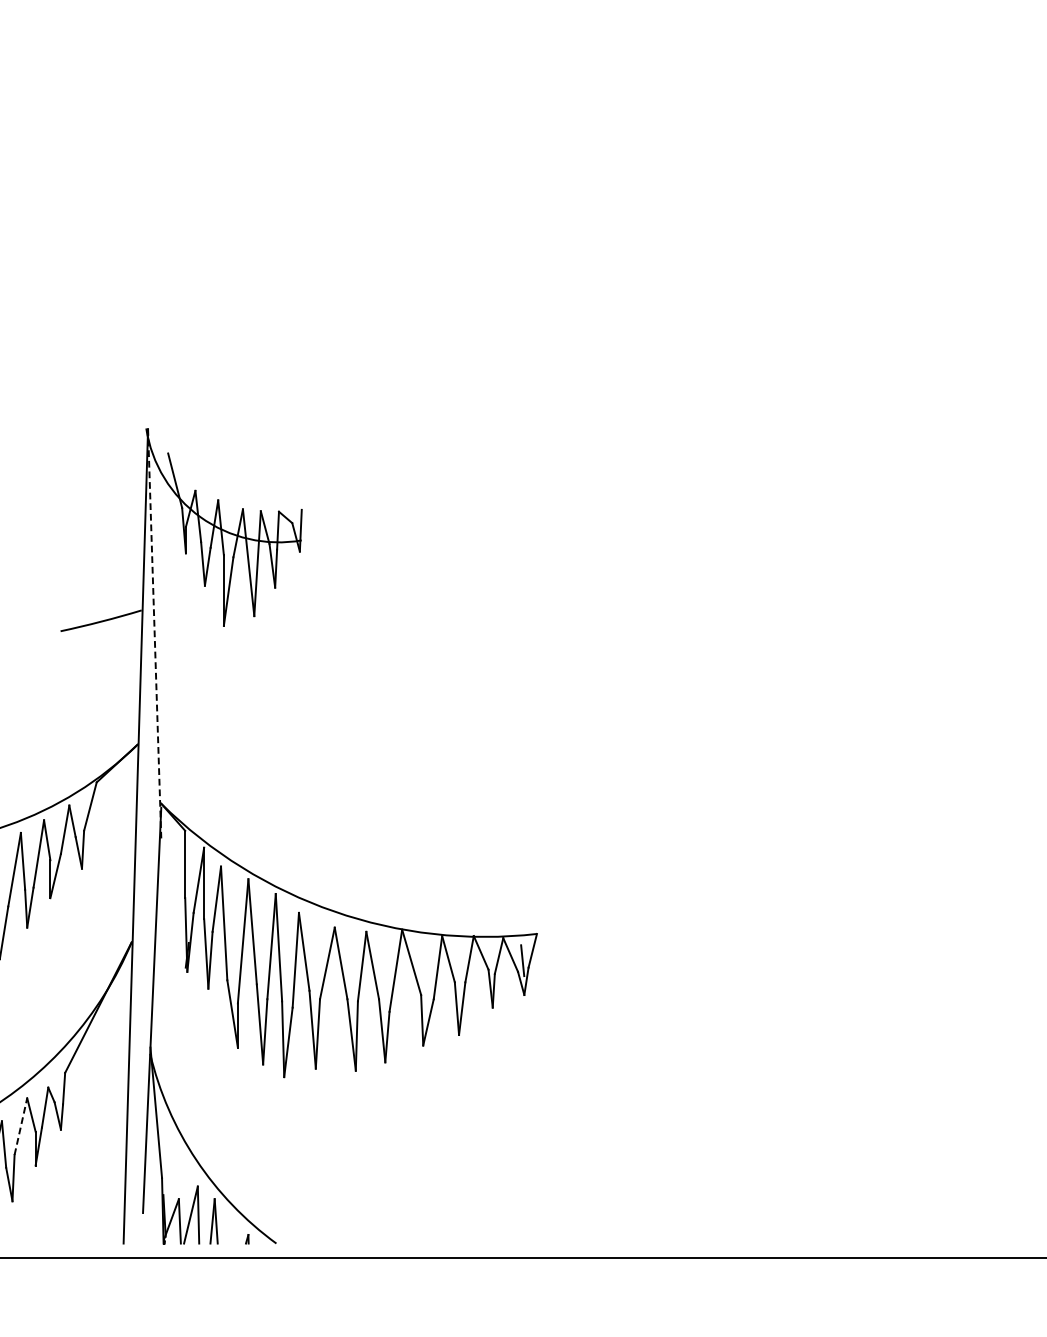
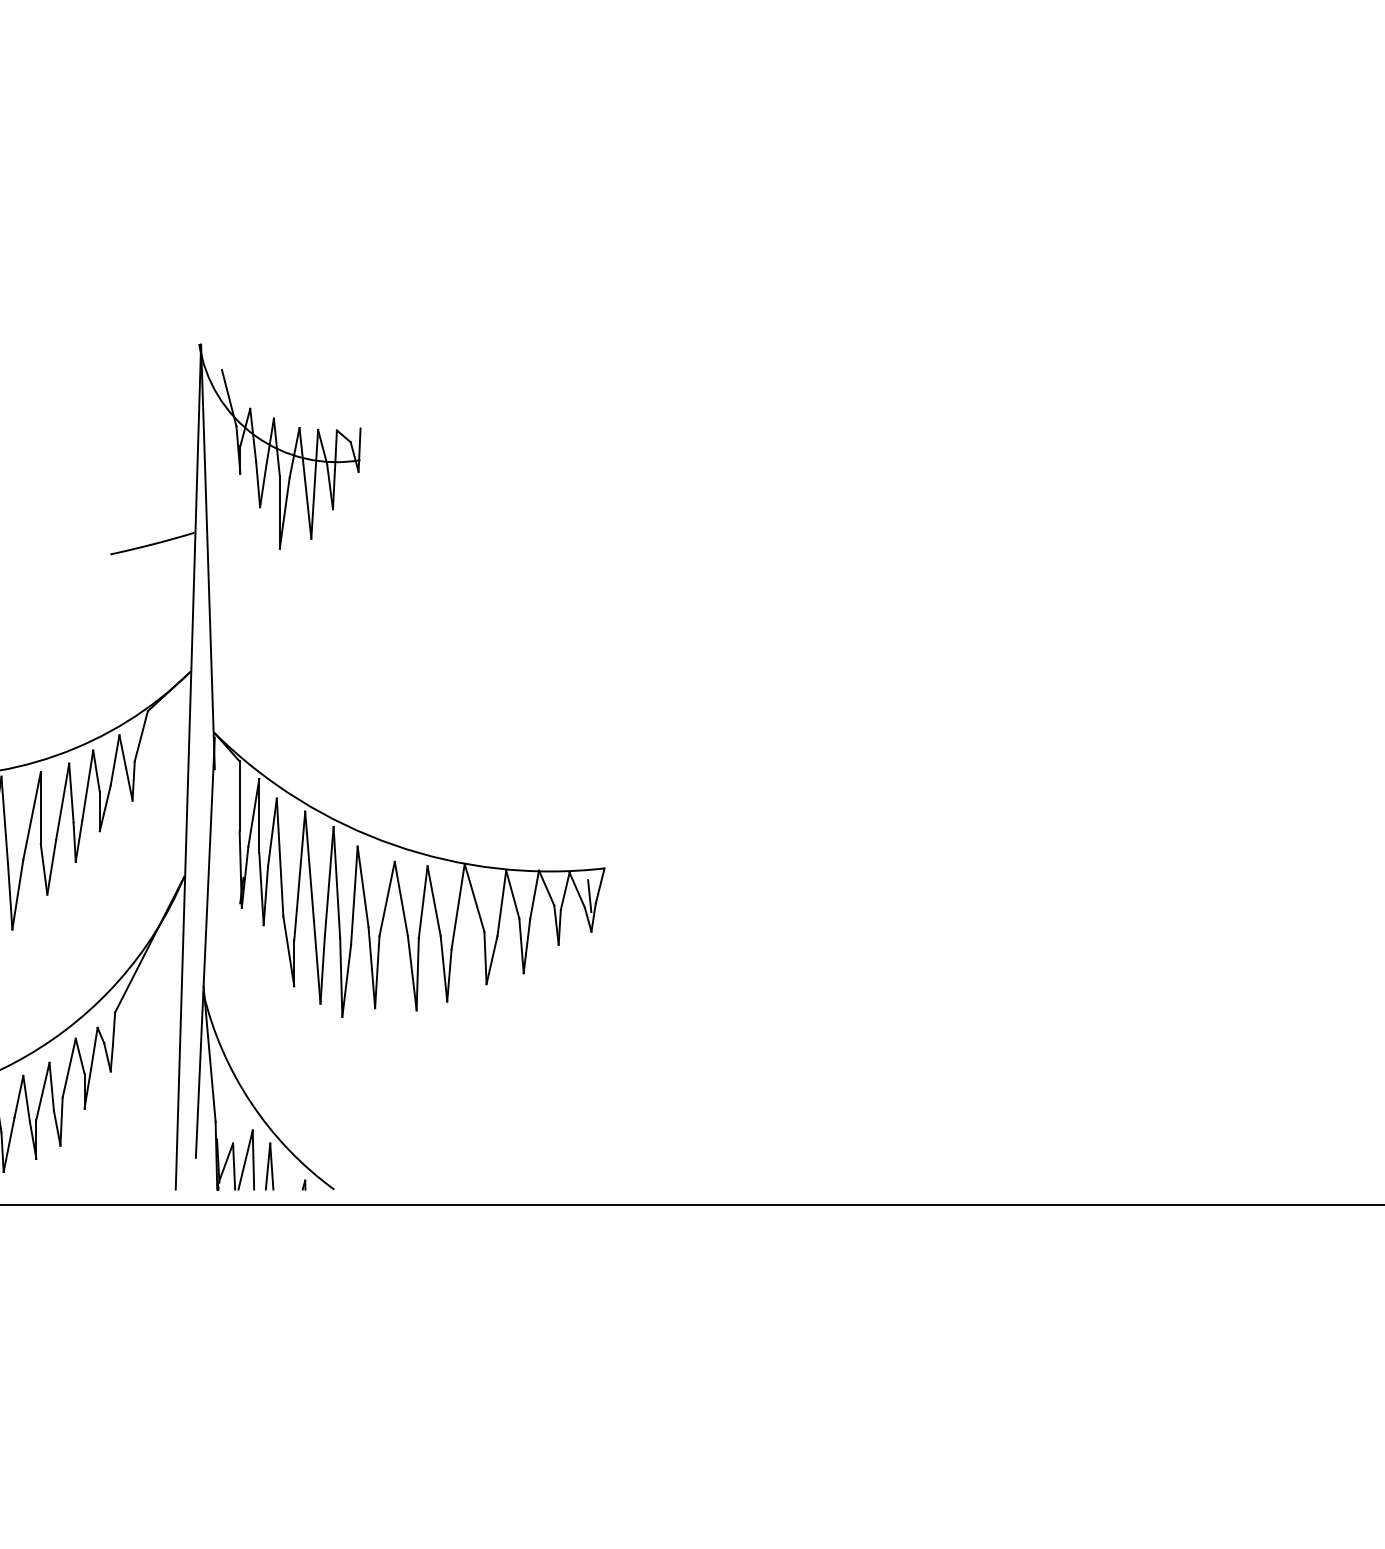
line: (154, 634) -> (207, 557), dashed -> solid
line: (21, 1125) -> (69, 1067), dashed -> solid

